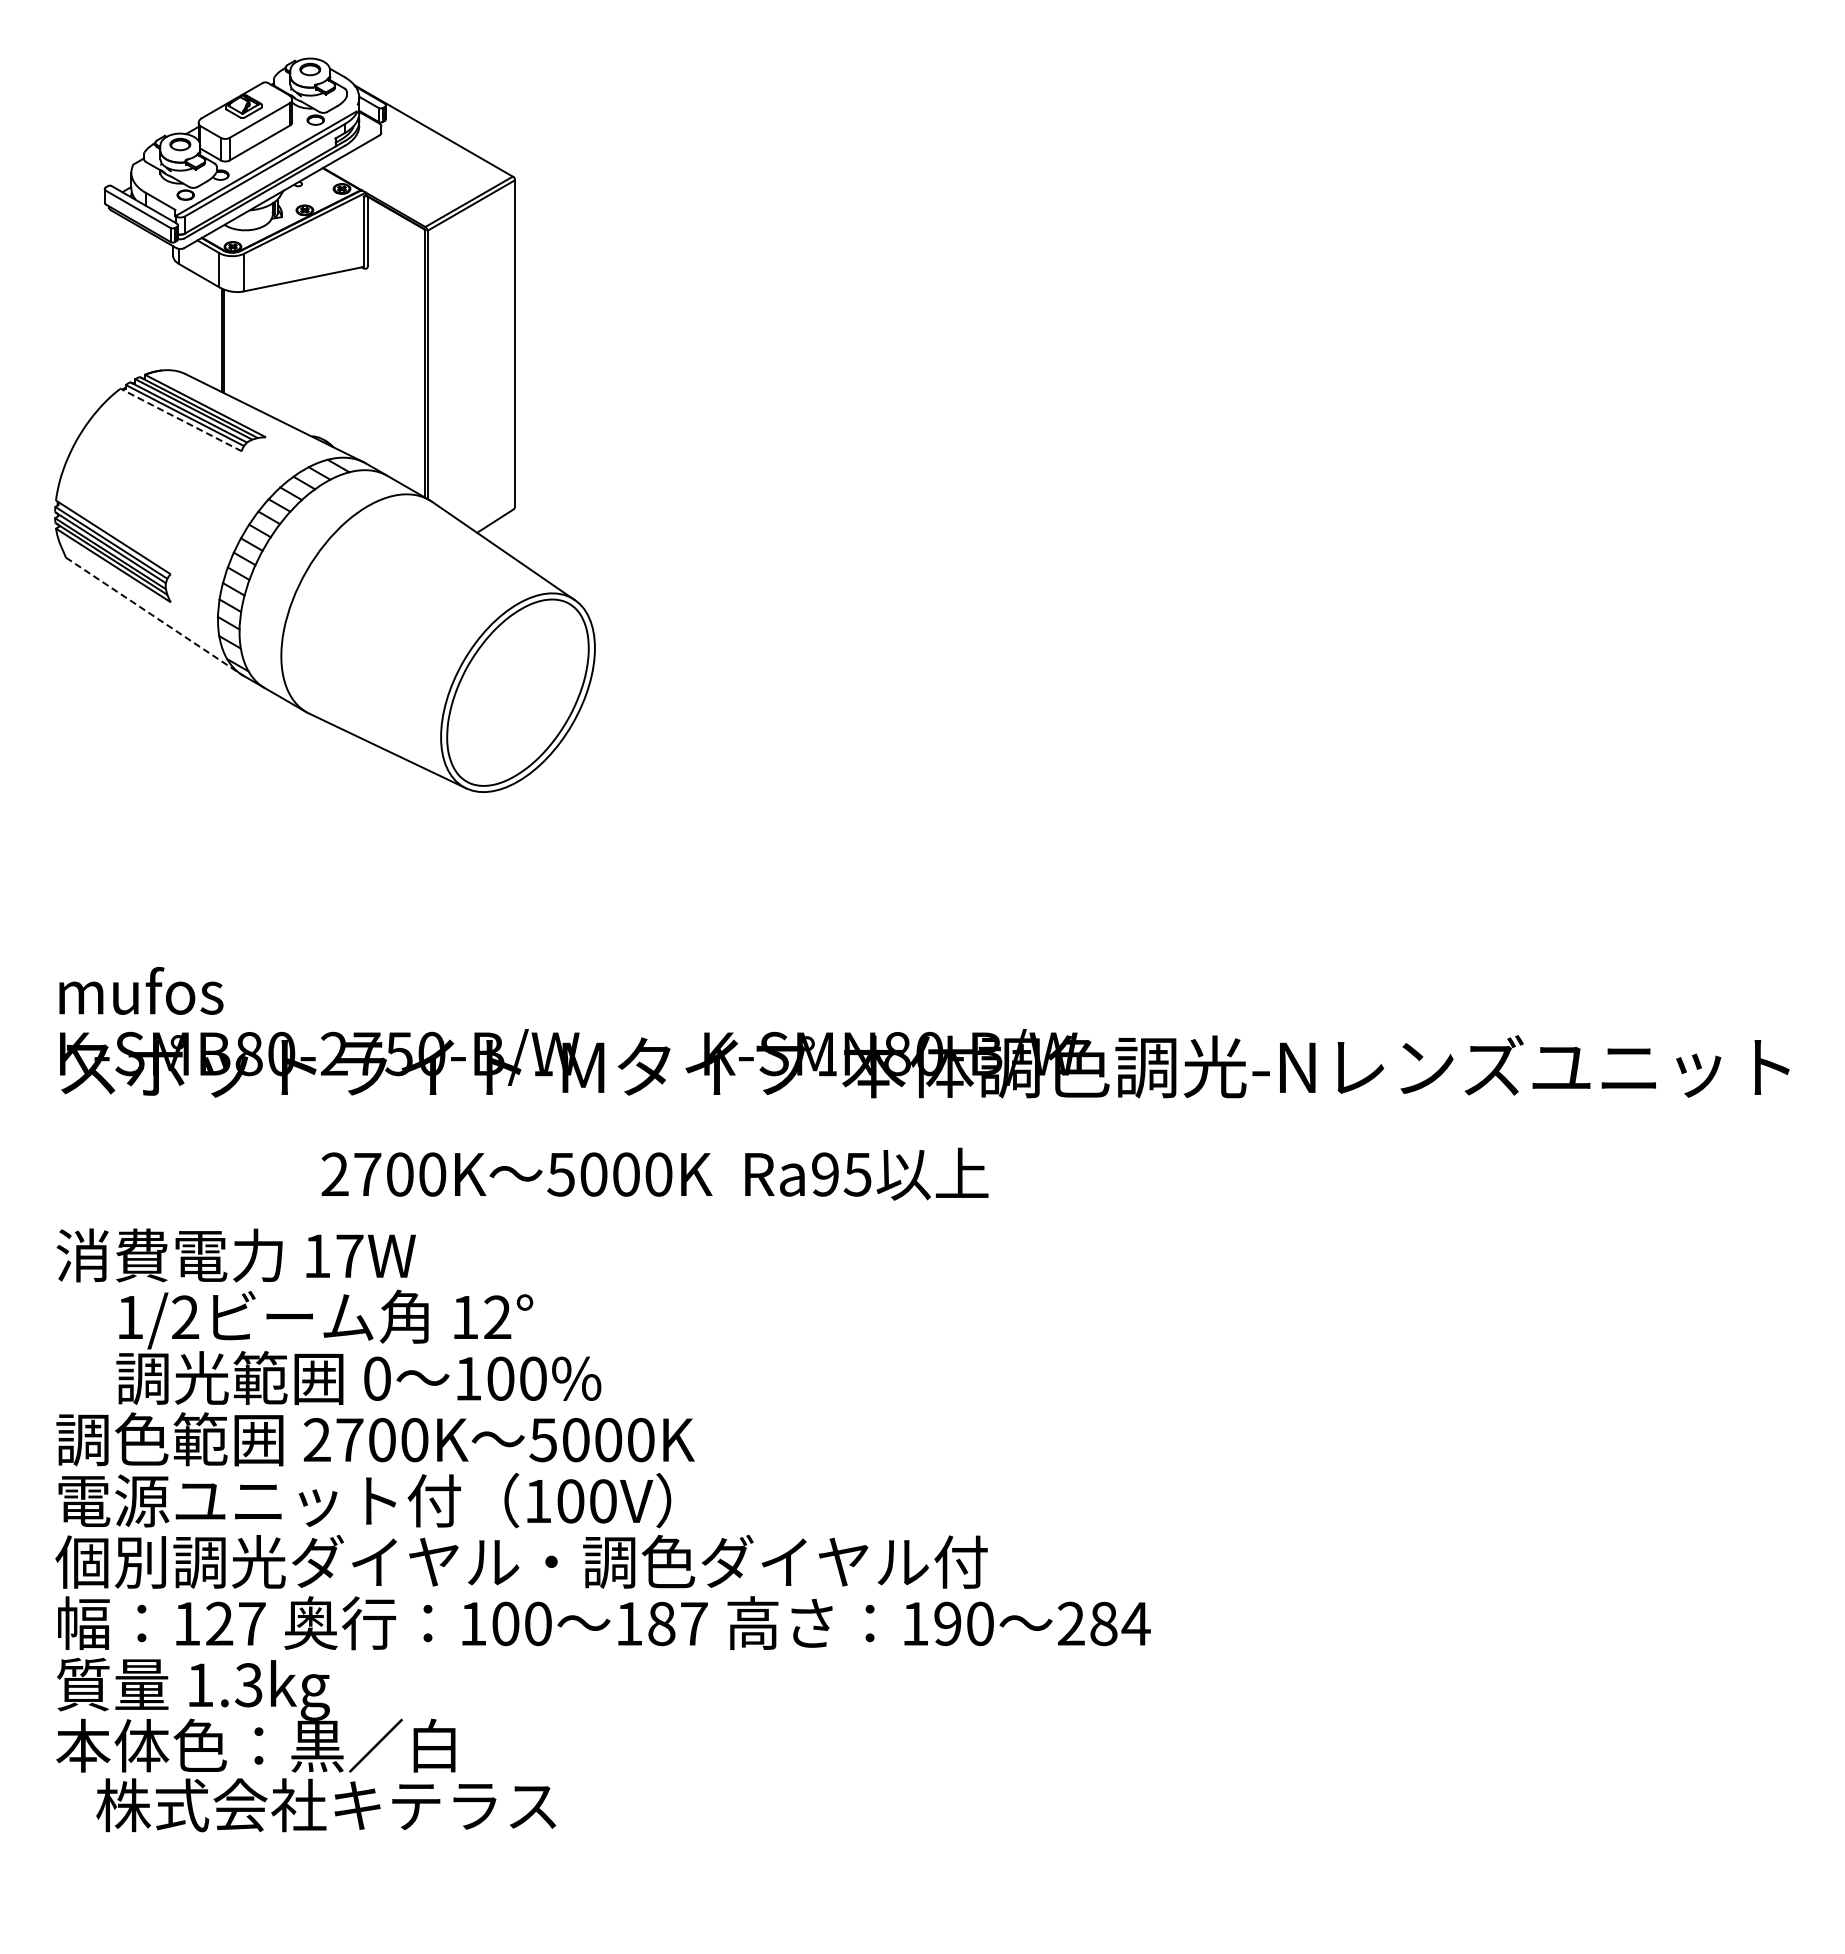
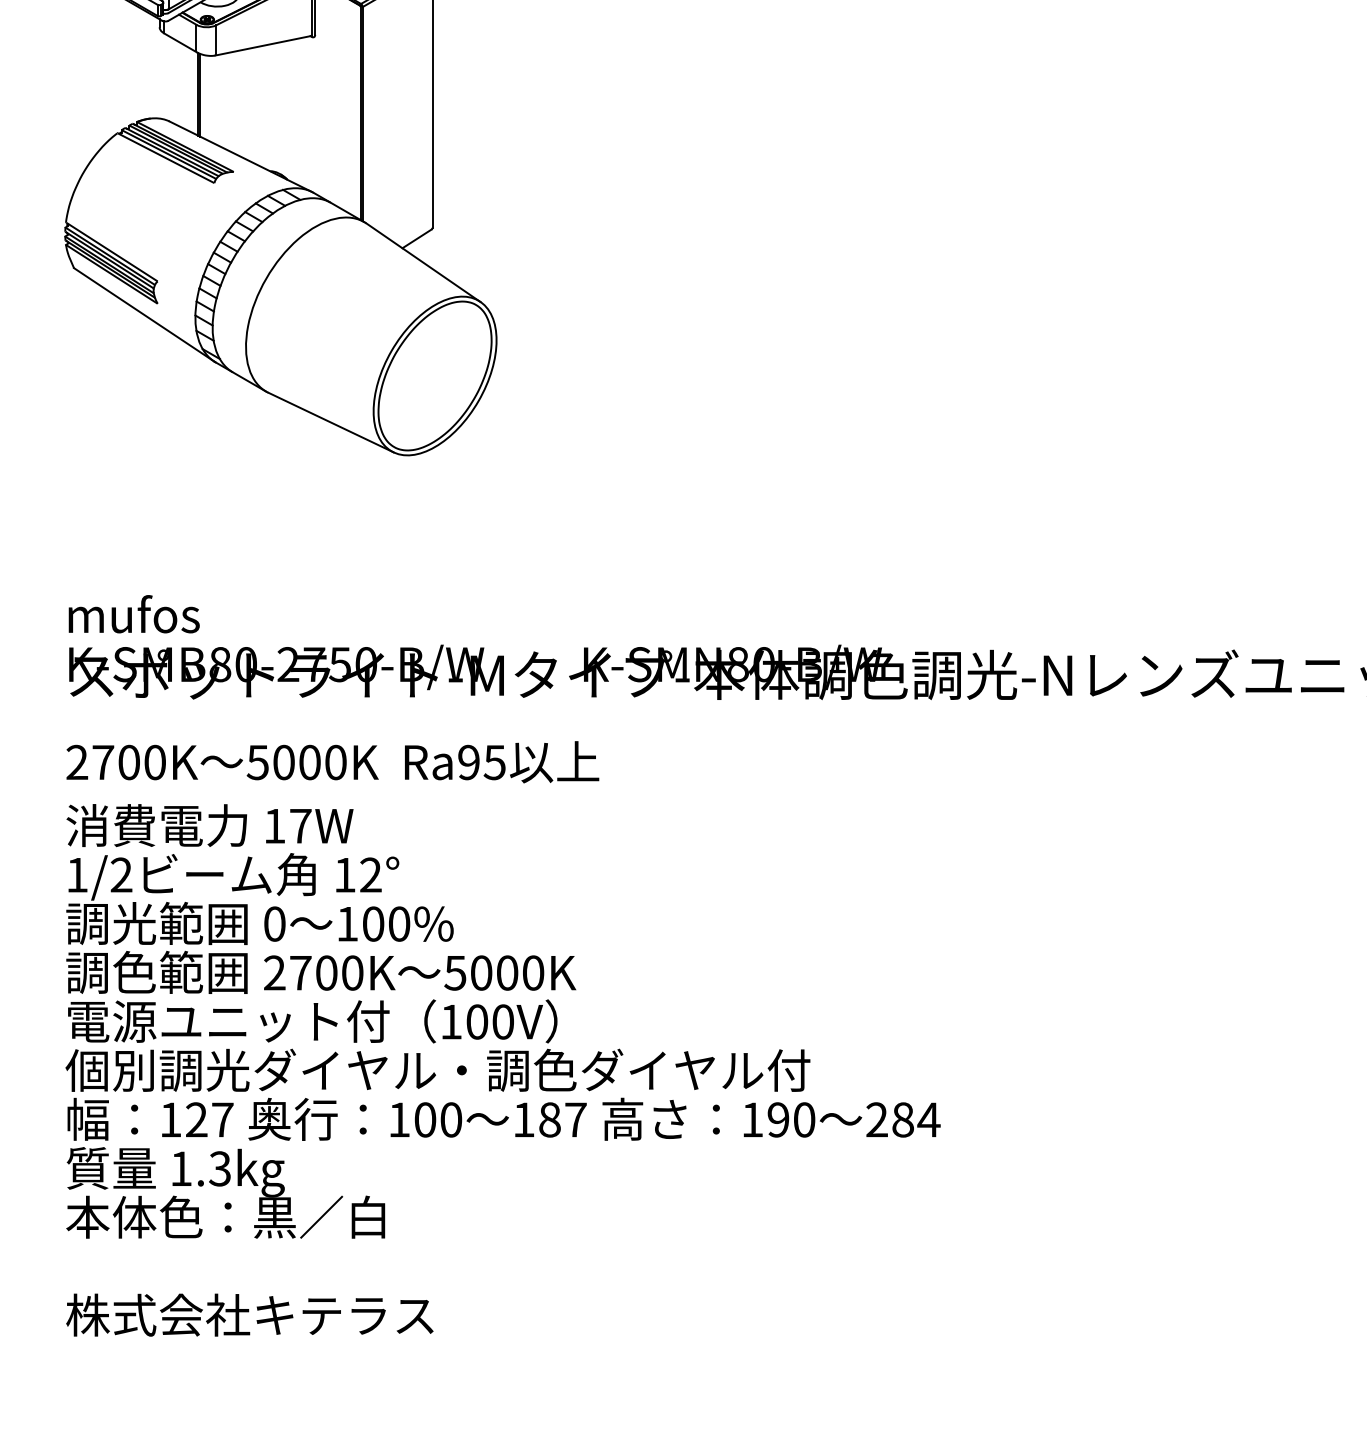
line: (180, 419) -> (165, 157), dashed -> solid
line: (154, 616) -> (144, 315), dashed -> solid
text: (654, 1173) -> (332, 761), moved
text: (358, 1346) -> (259, 898), moved
text: (326, 1805) -> (250, 1315), moved

